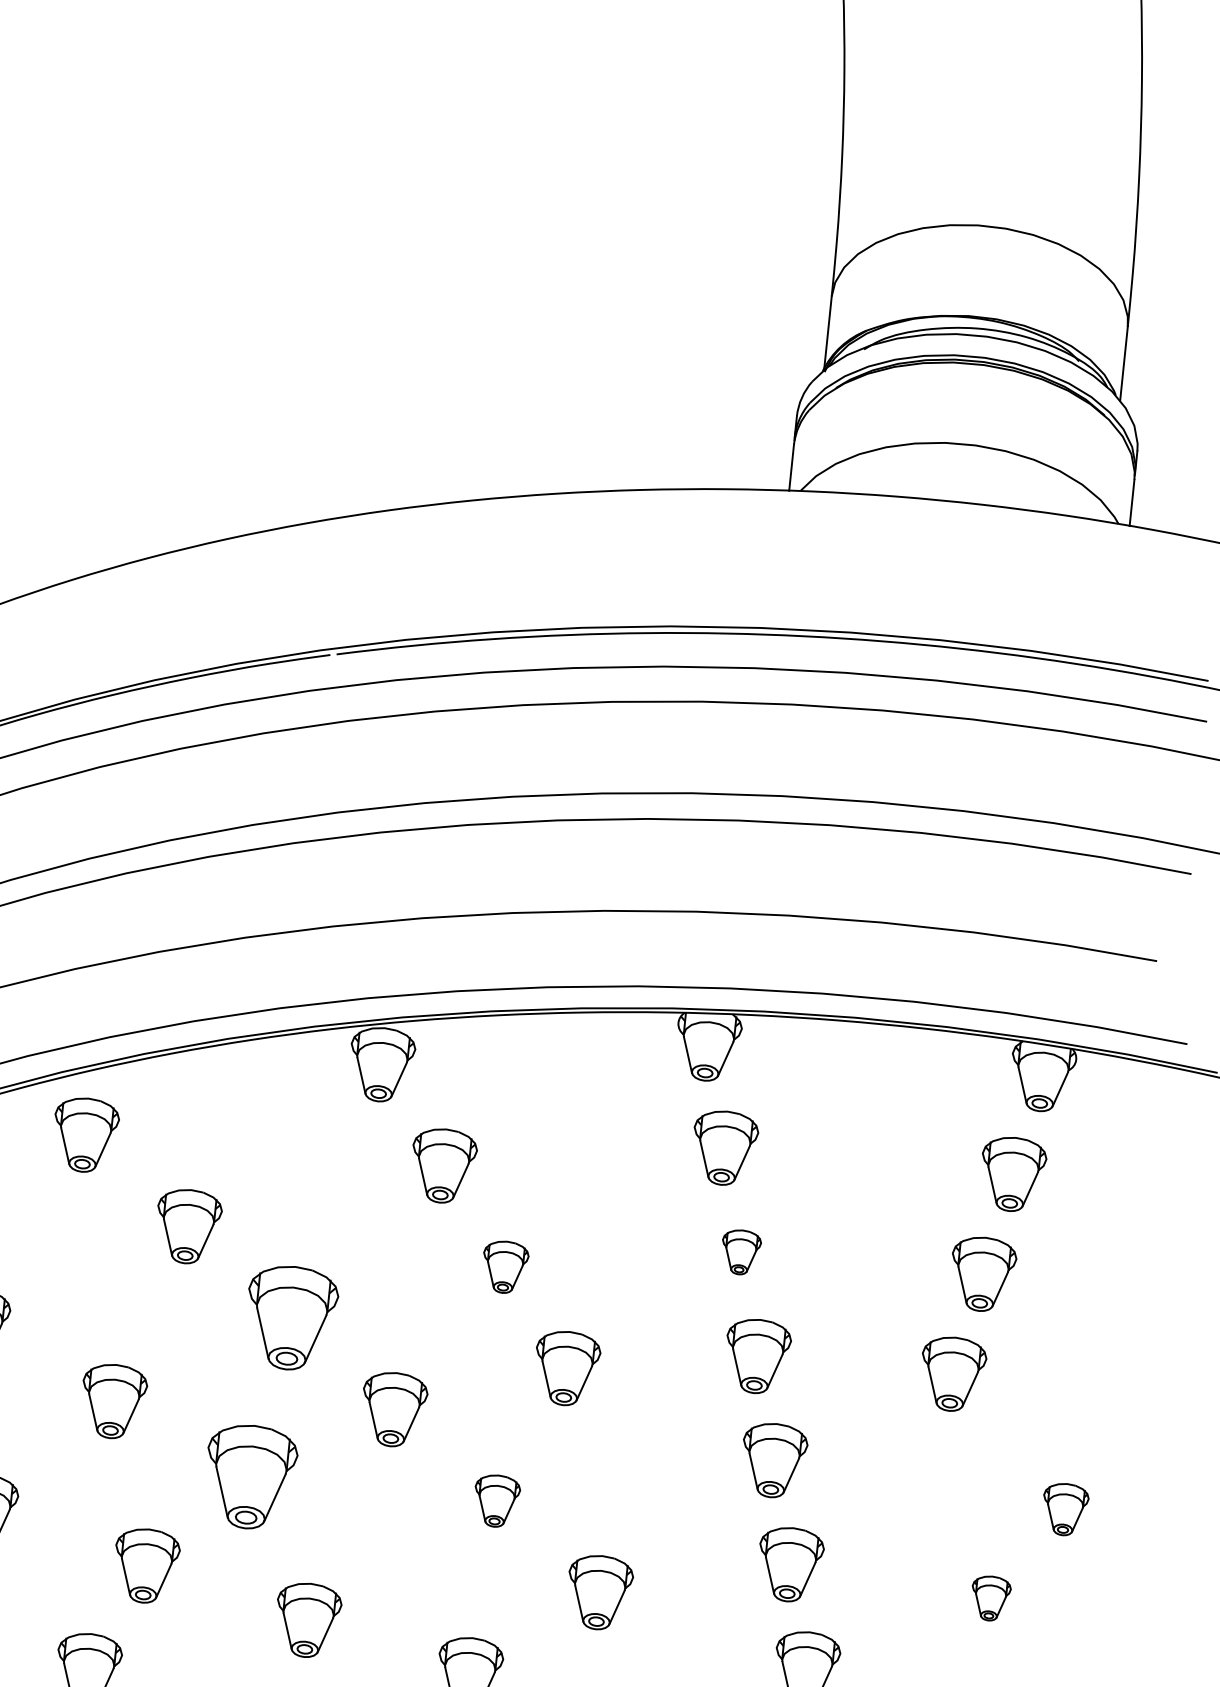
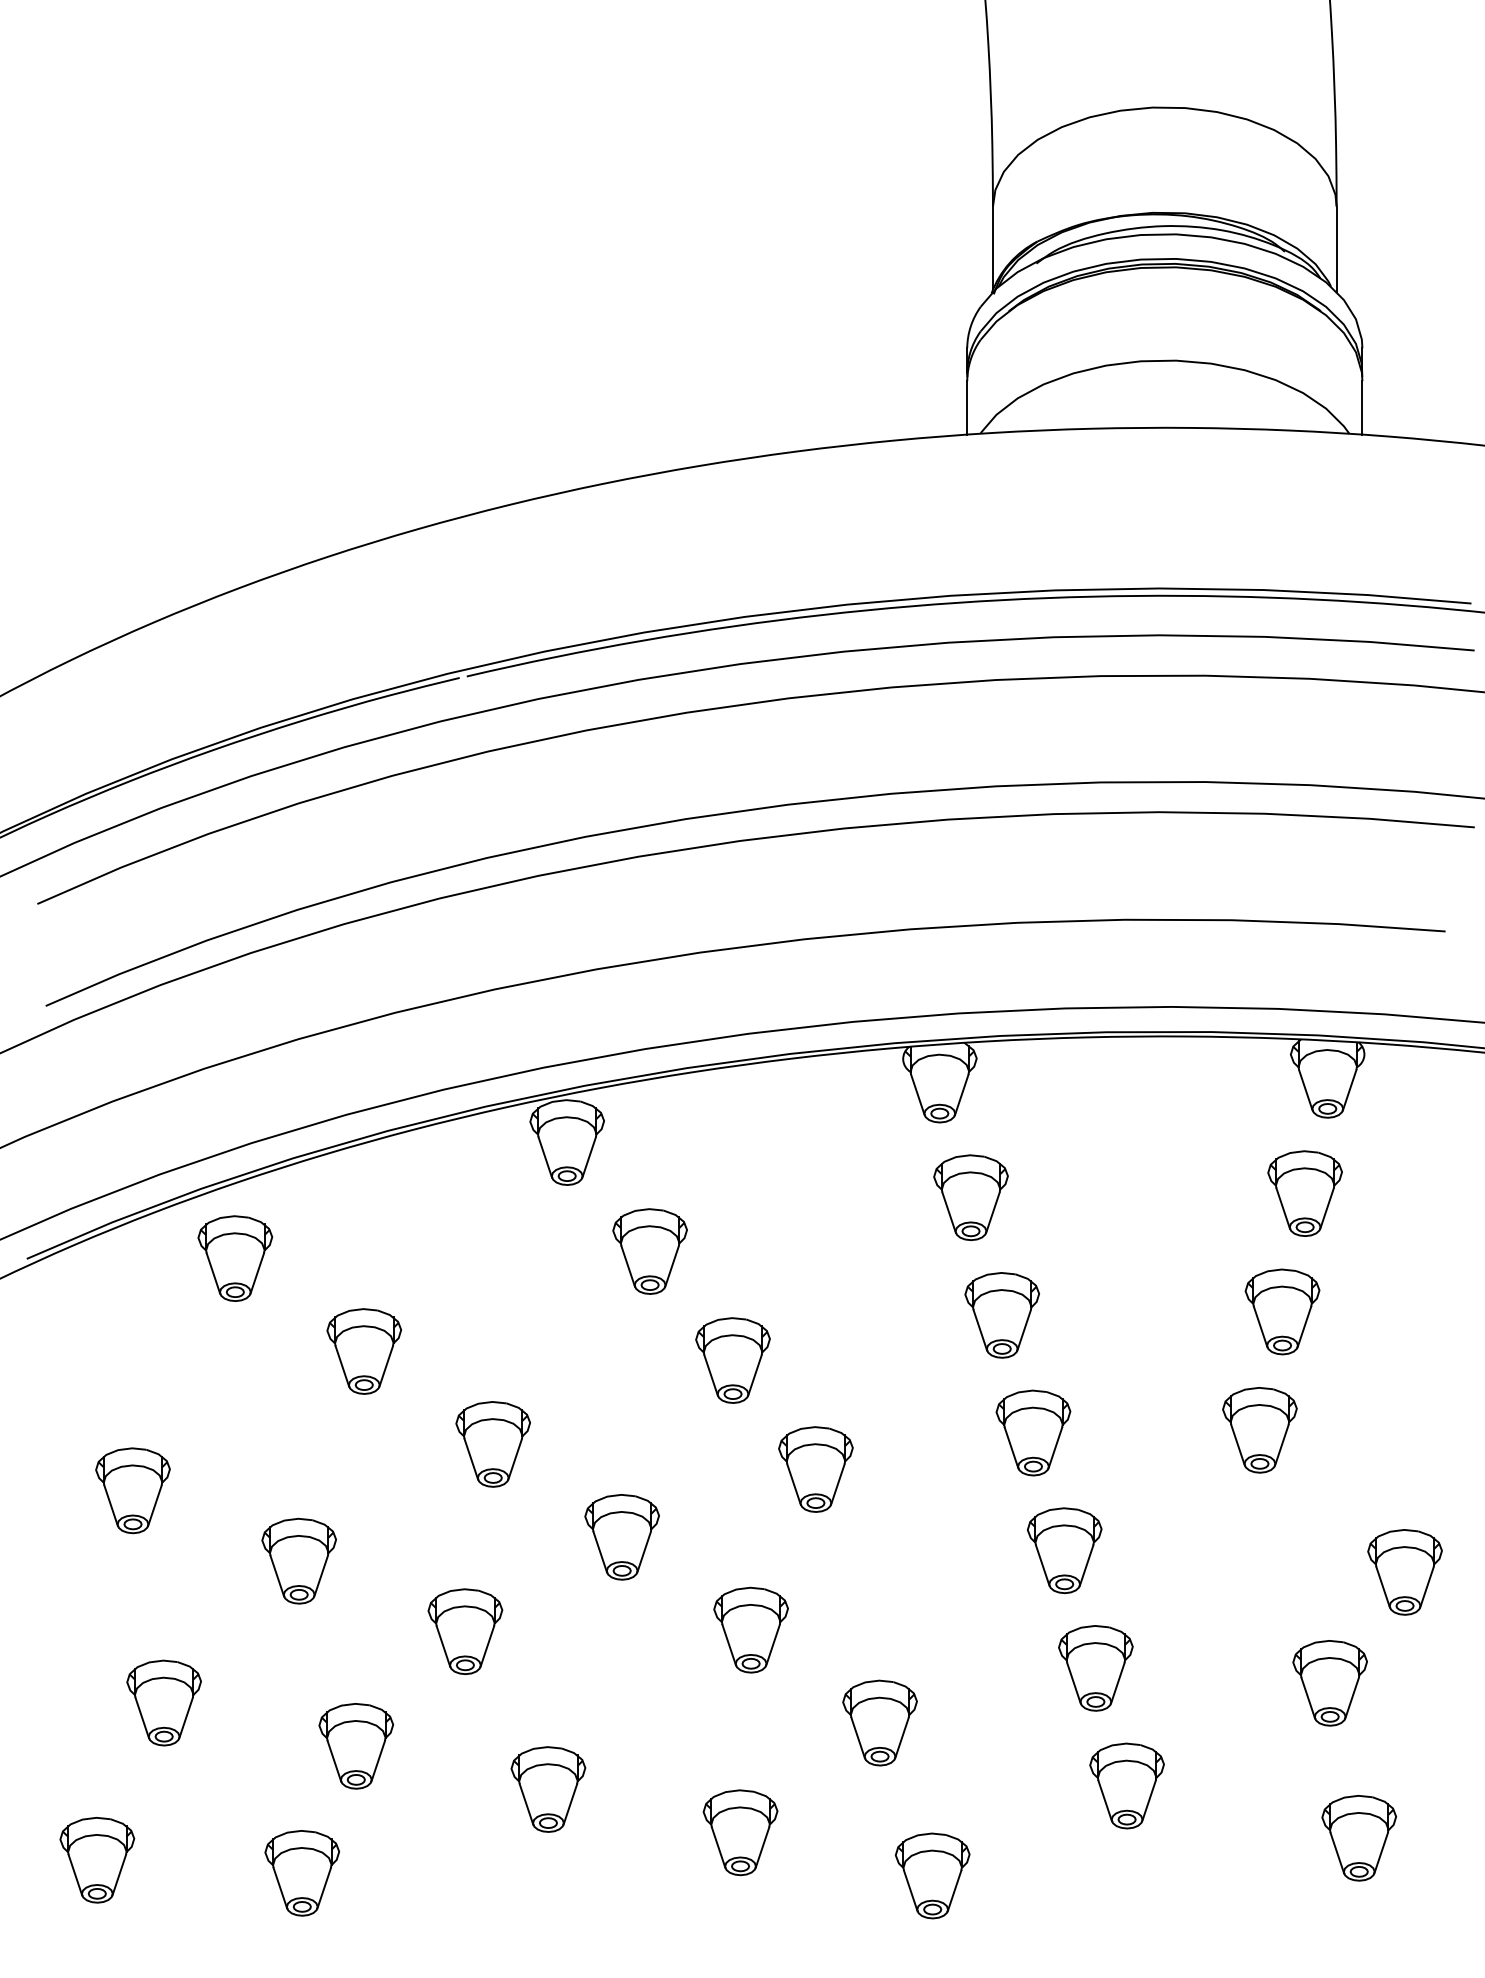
part: (740, 1252) -> (1001, 1315), size x1.67
part: (504, 1267) -> (732, 1360), size x1.43
part: (290, 1318) -> (492, 1444), size x0.71
part: (250, 1476) -> (465, 1631), size x0.71
part: (496, 1500) -> (750, 1629), size x1.43
part: (1064, 1509) -> (1404, 1572), size x1.43
part: (990, 1598) -> (1329, 1683), size x1.67

